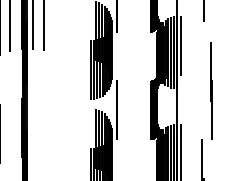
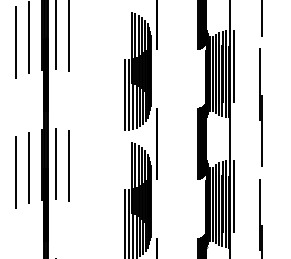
part: (210, 91) -> (260, 107), moved
line: (32, 127) -> (55, 164), added
line: (44, 128) -> (69, 165), added
line: (10, 130) -> (28, 167), added

